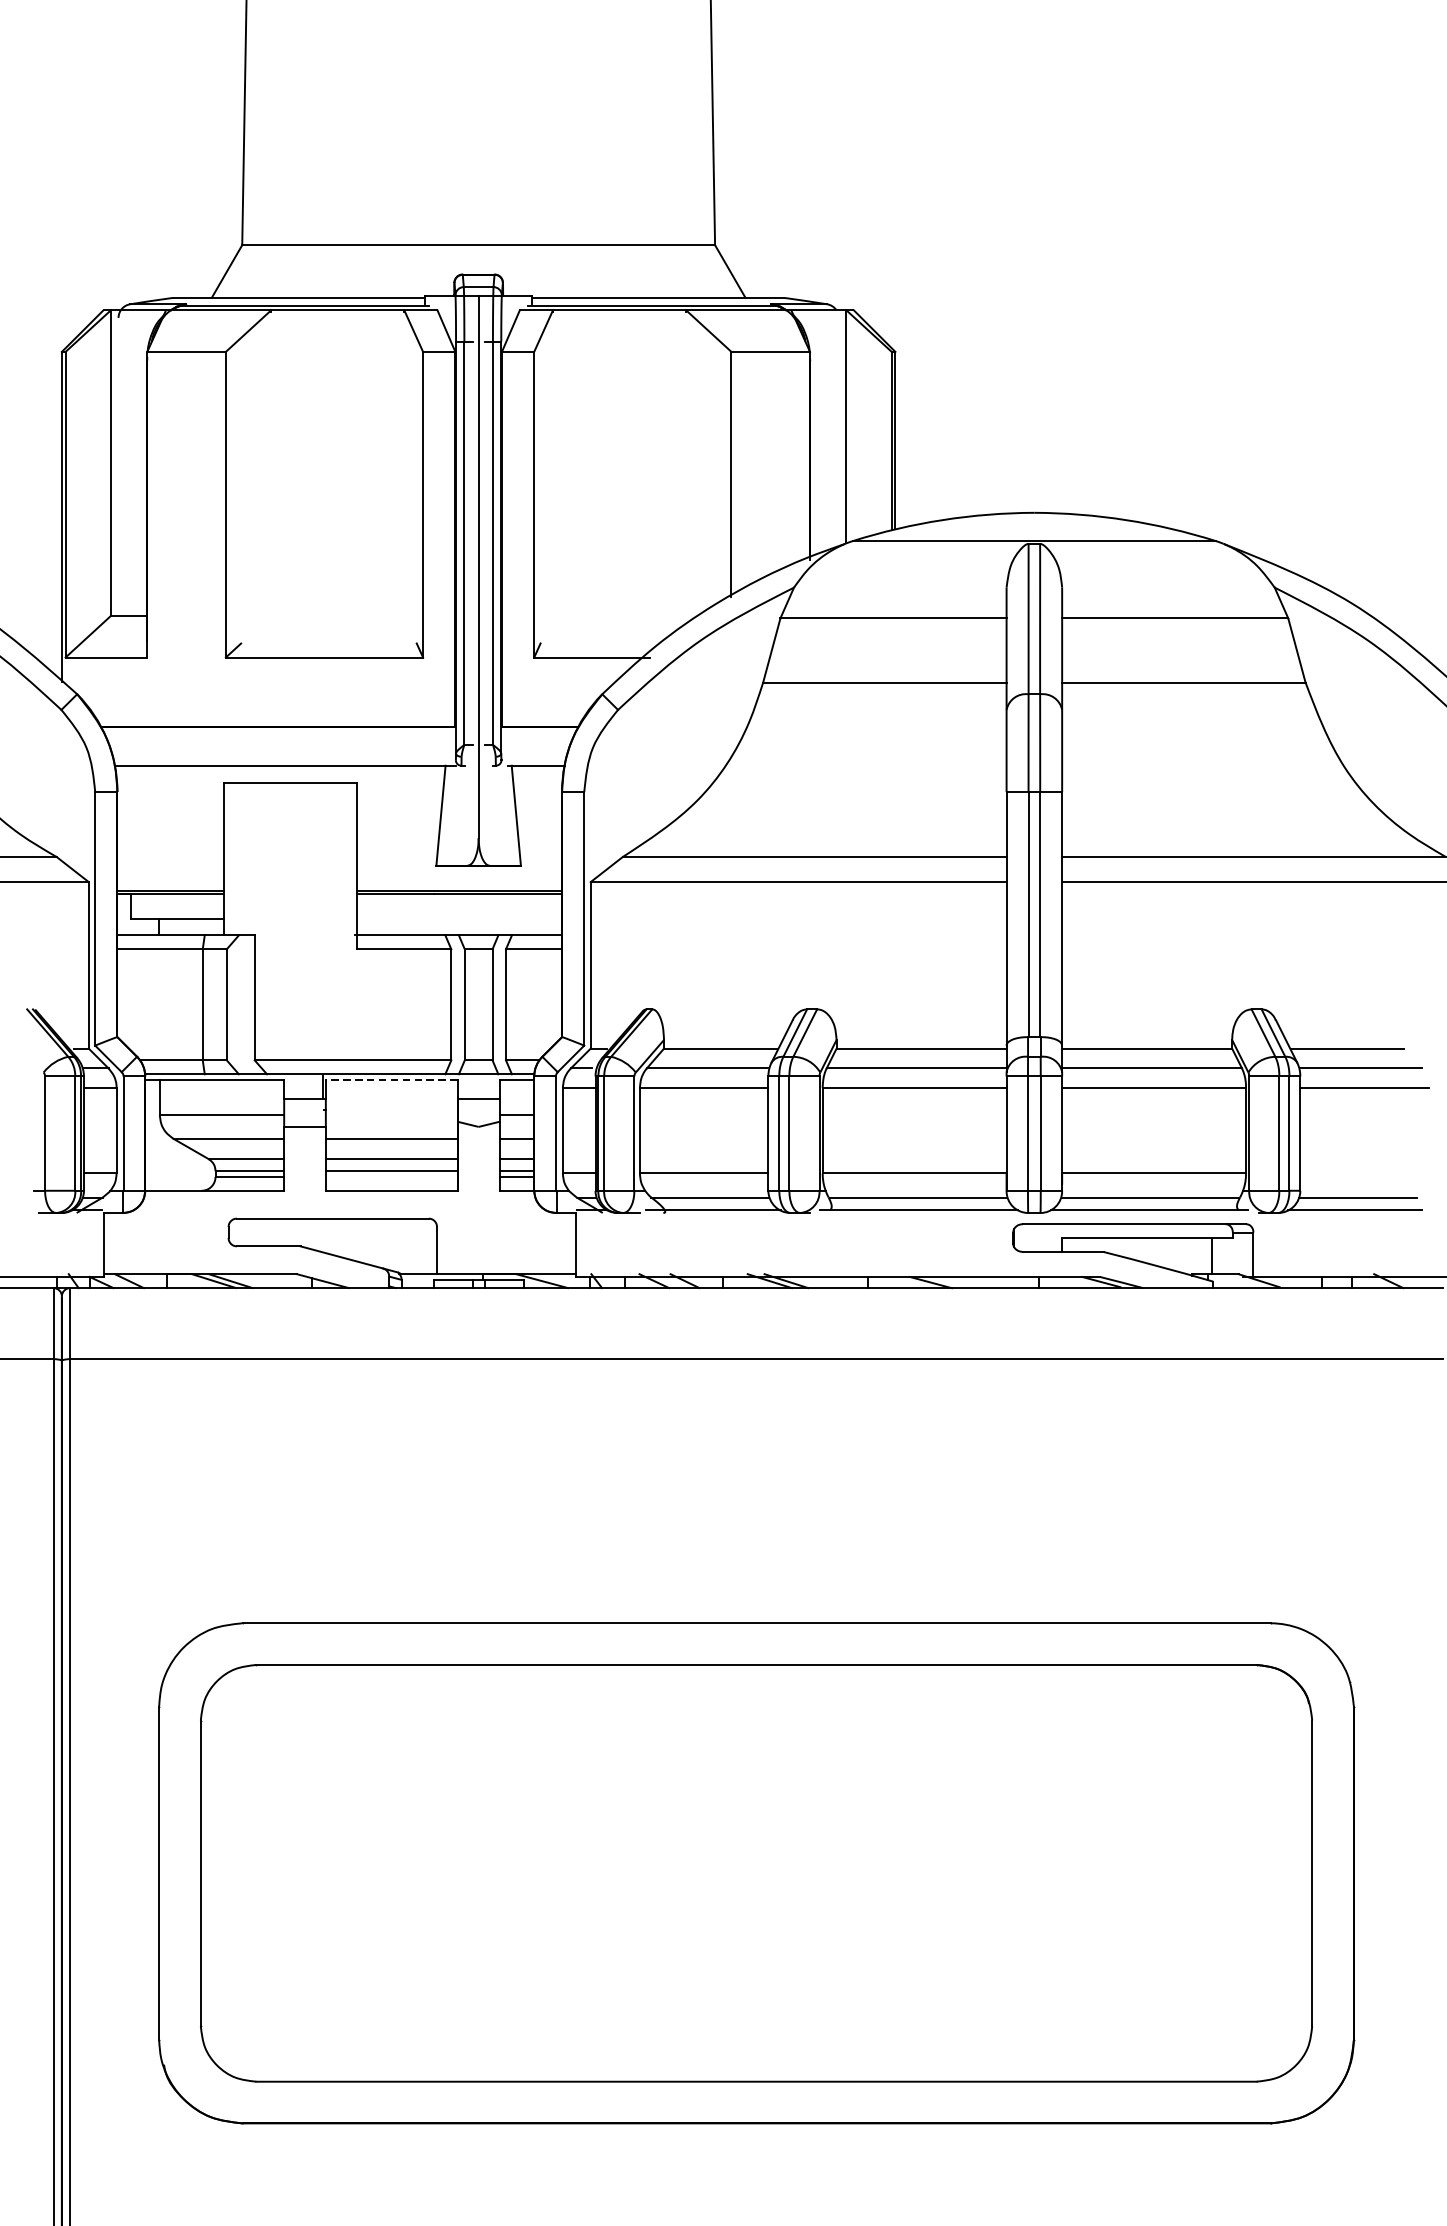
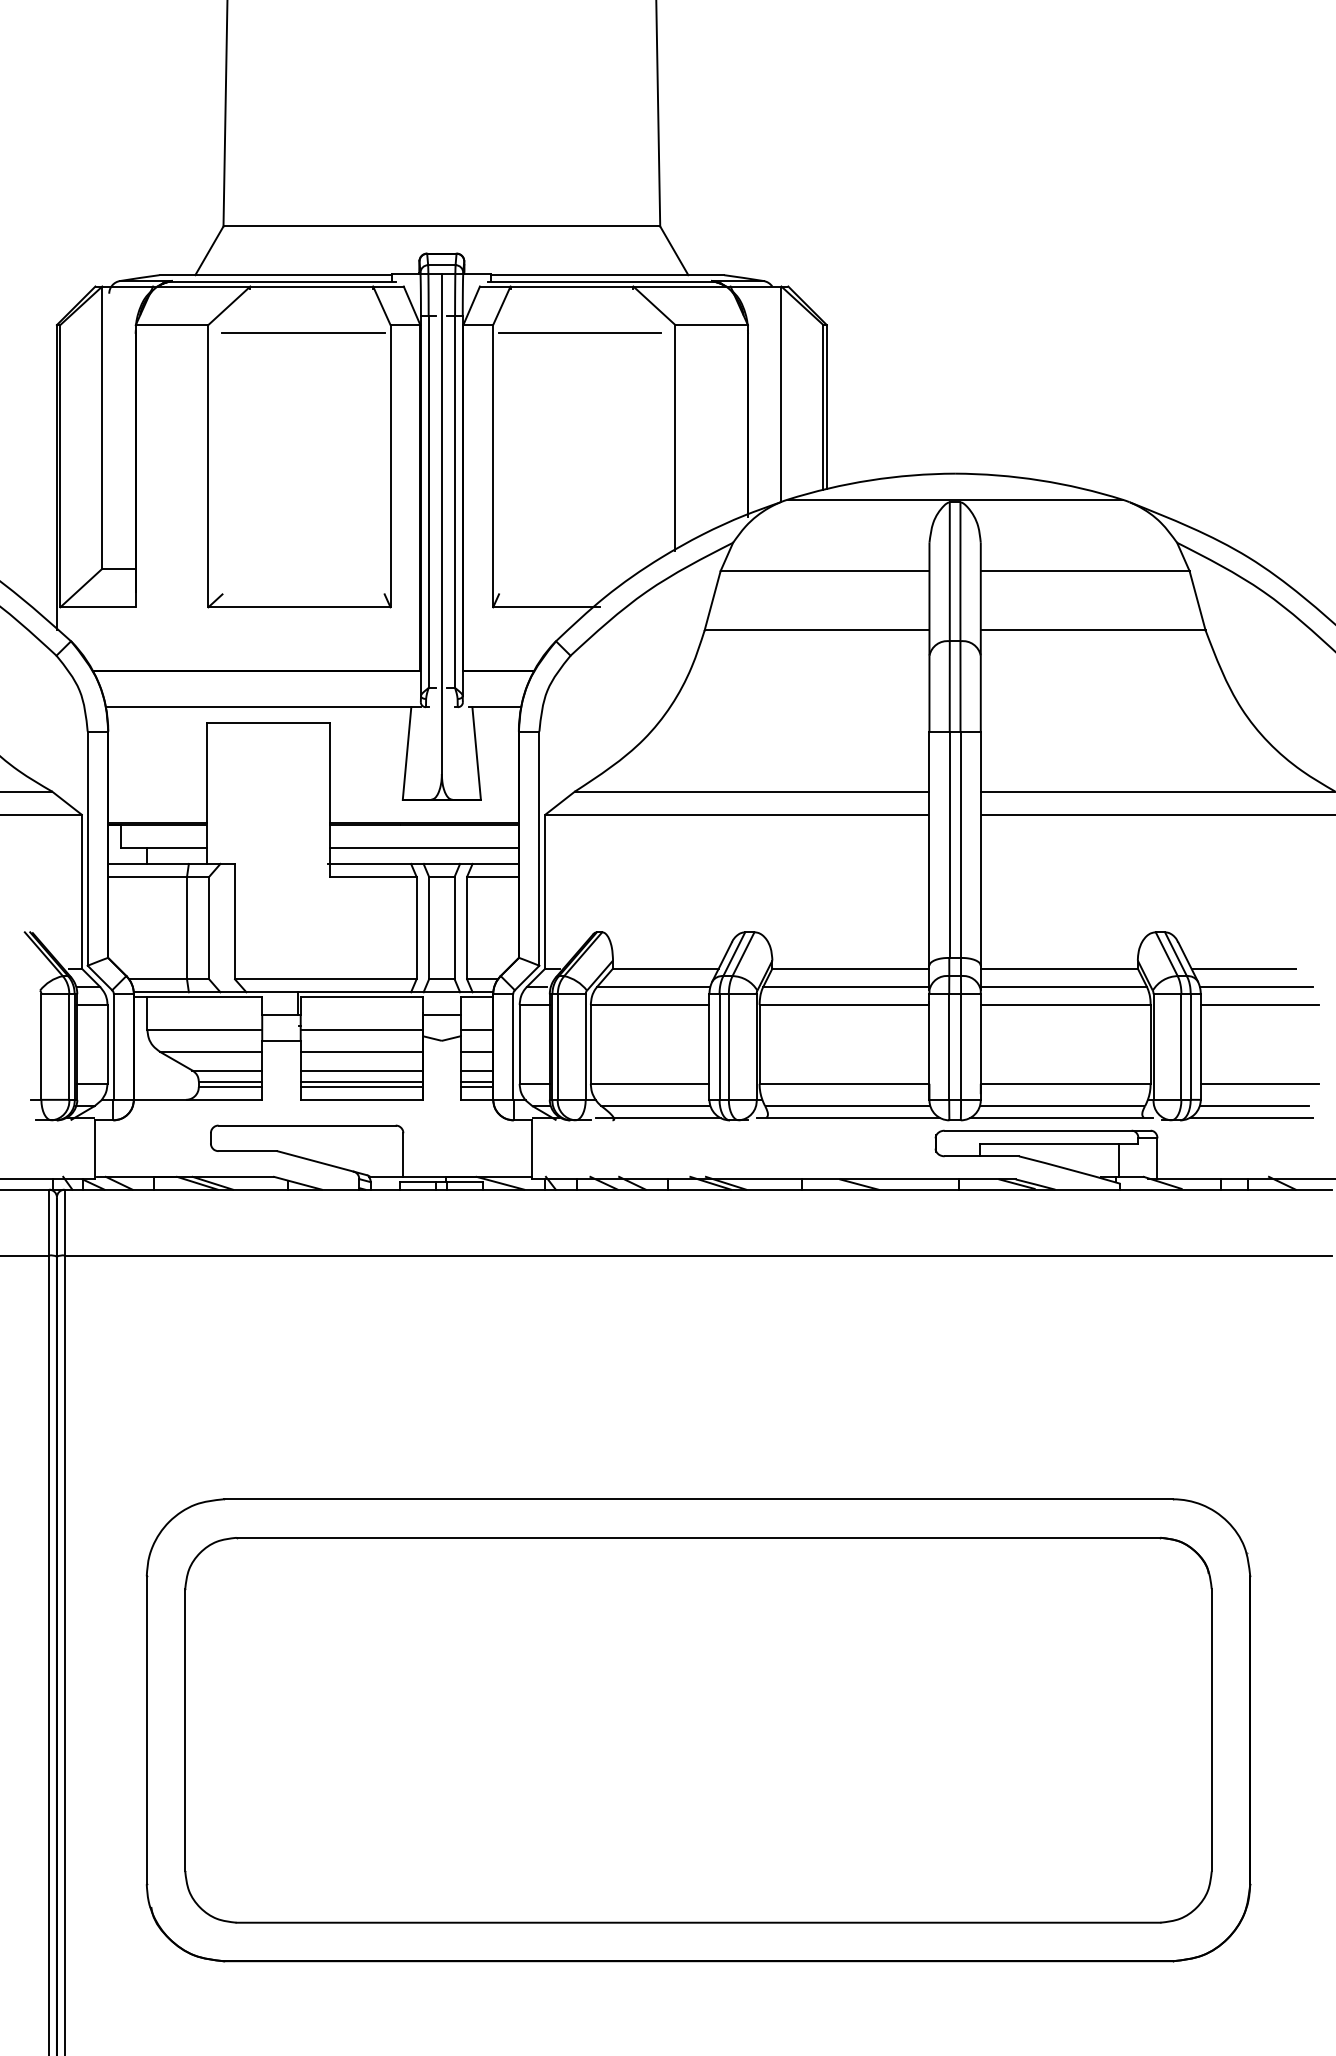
line: (328, 359) -> (303, 332), added
line: (628, 359) -> (580, 332), added
line: (458, 918) -> (423, 848), added
line: (391, 1079) -> (361, 997), dashed -> solid
line: (391, 1114) -> (361, 1029), added
line: (1363, 1173) -> (1259, 1083), added
line: (391, 1177) -> (361, 1087), added

